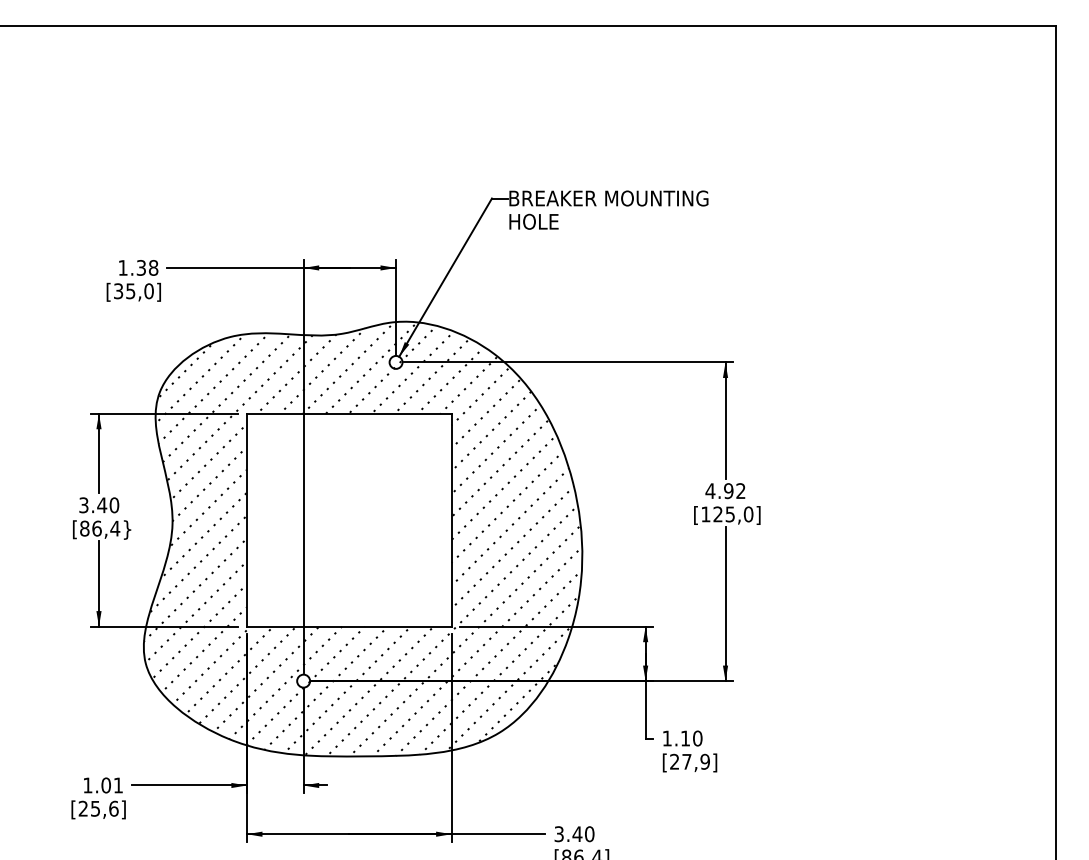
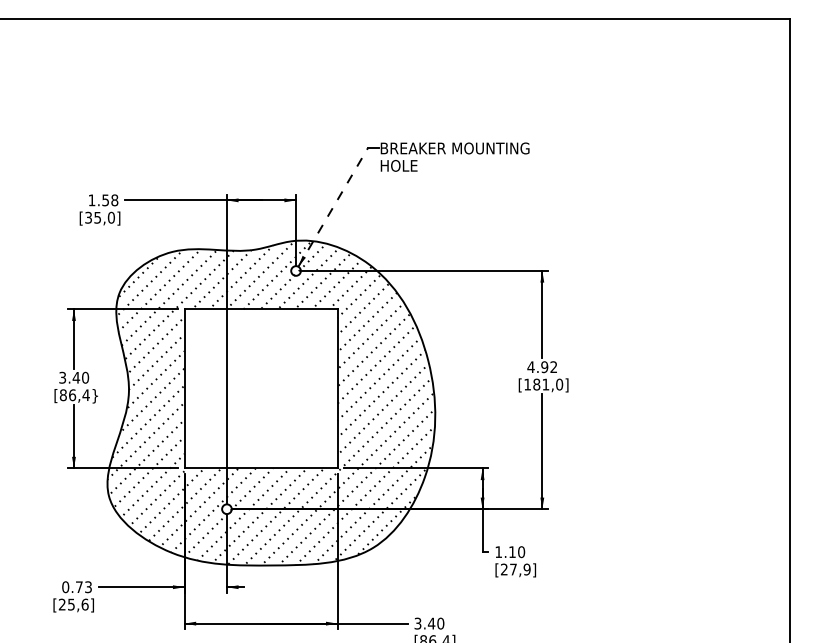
text: (141, 266) -> (105, 199), 1.38 -> 1.58
line: (446, 277) -> (333, 207), solid -> dashed
text: (724, 514) -> (541, 384), [125,0] -> [181,0]
text: (102, 785) -> (76, 587), 1.01 -> 0.73

